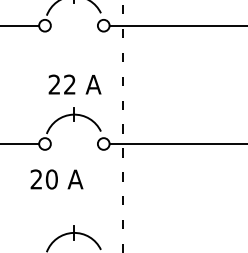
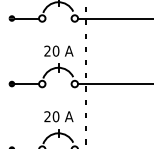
text: (68, 83) -> (55, 50), 22 -> 20
text: (56, 179) -> (58, 116), moved

